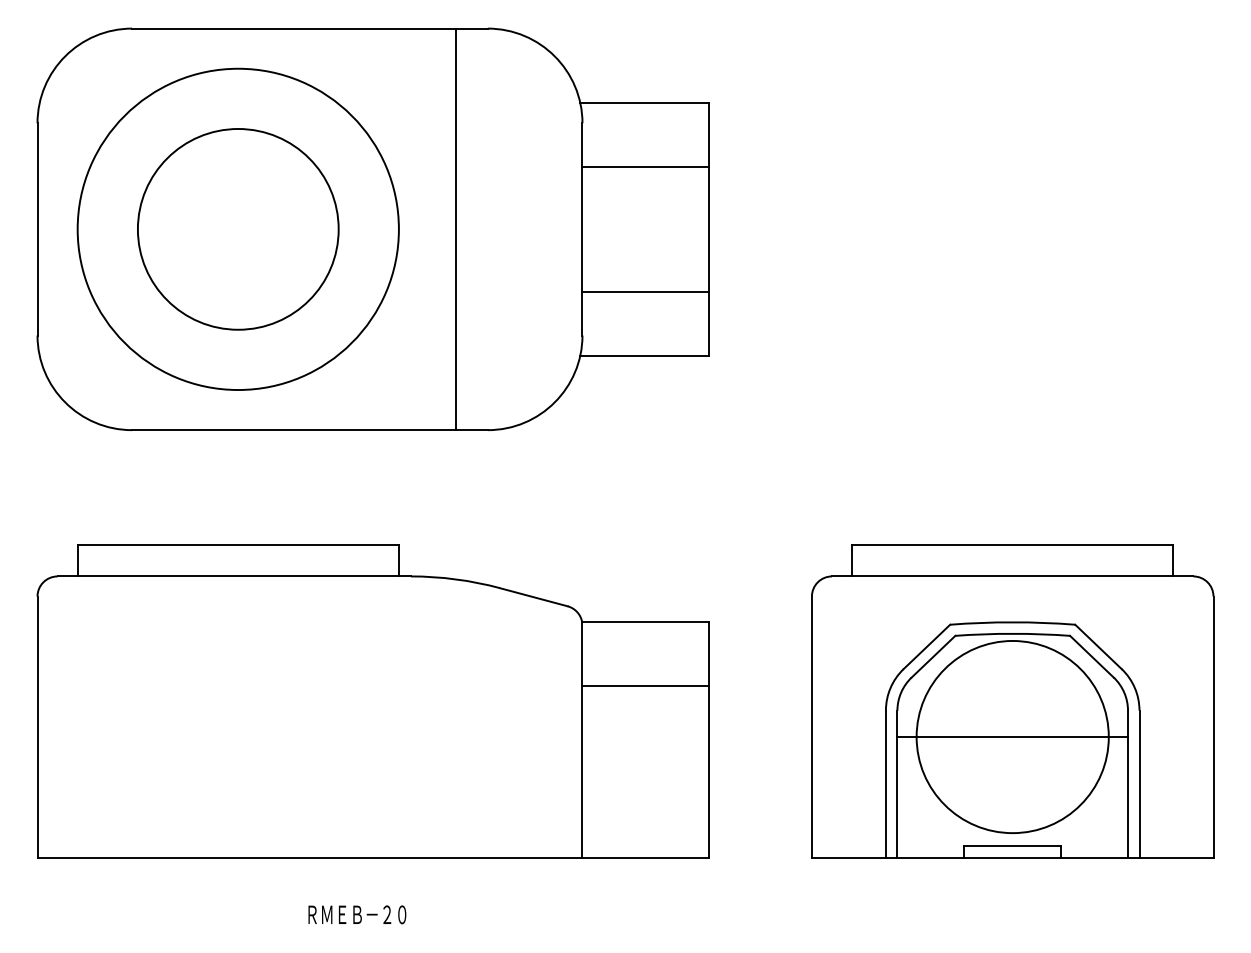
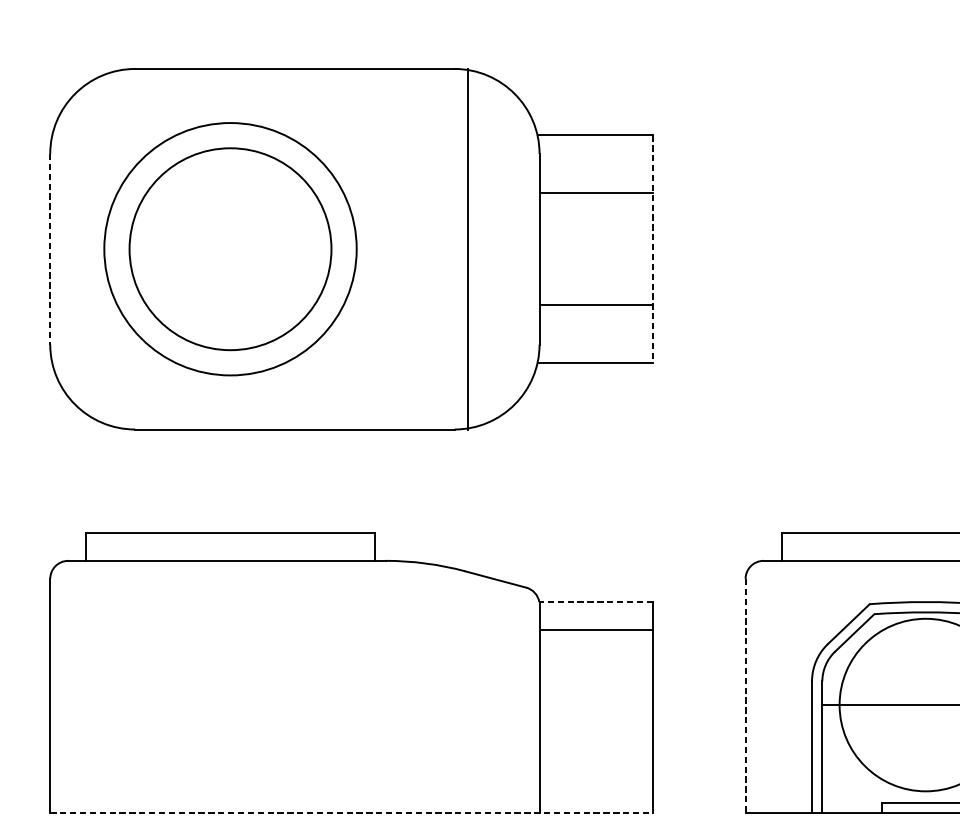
line: (37, 229) -> (50, 249), solid -> dashed
circle: (237, 229) -> (229, 249), size x0.7
circle: (237, 229) -> (229, 249), size x1.4
line: (456, 229) -> (467, 249), moved
line: (708, 229) -> (652, 249), solid -> dashed
line: (644, 622) -> (595, 602), solid -> dashed
line: (645, 686) -> (596, 630), moved
line: (811, 727) -> (745, 696), solid -> dashed
line: (373, 857) -> (351, 813), solid -> dashed

